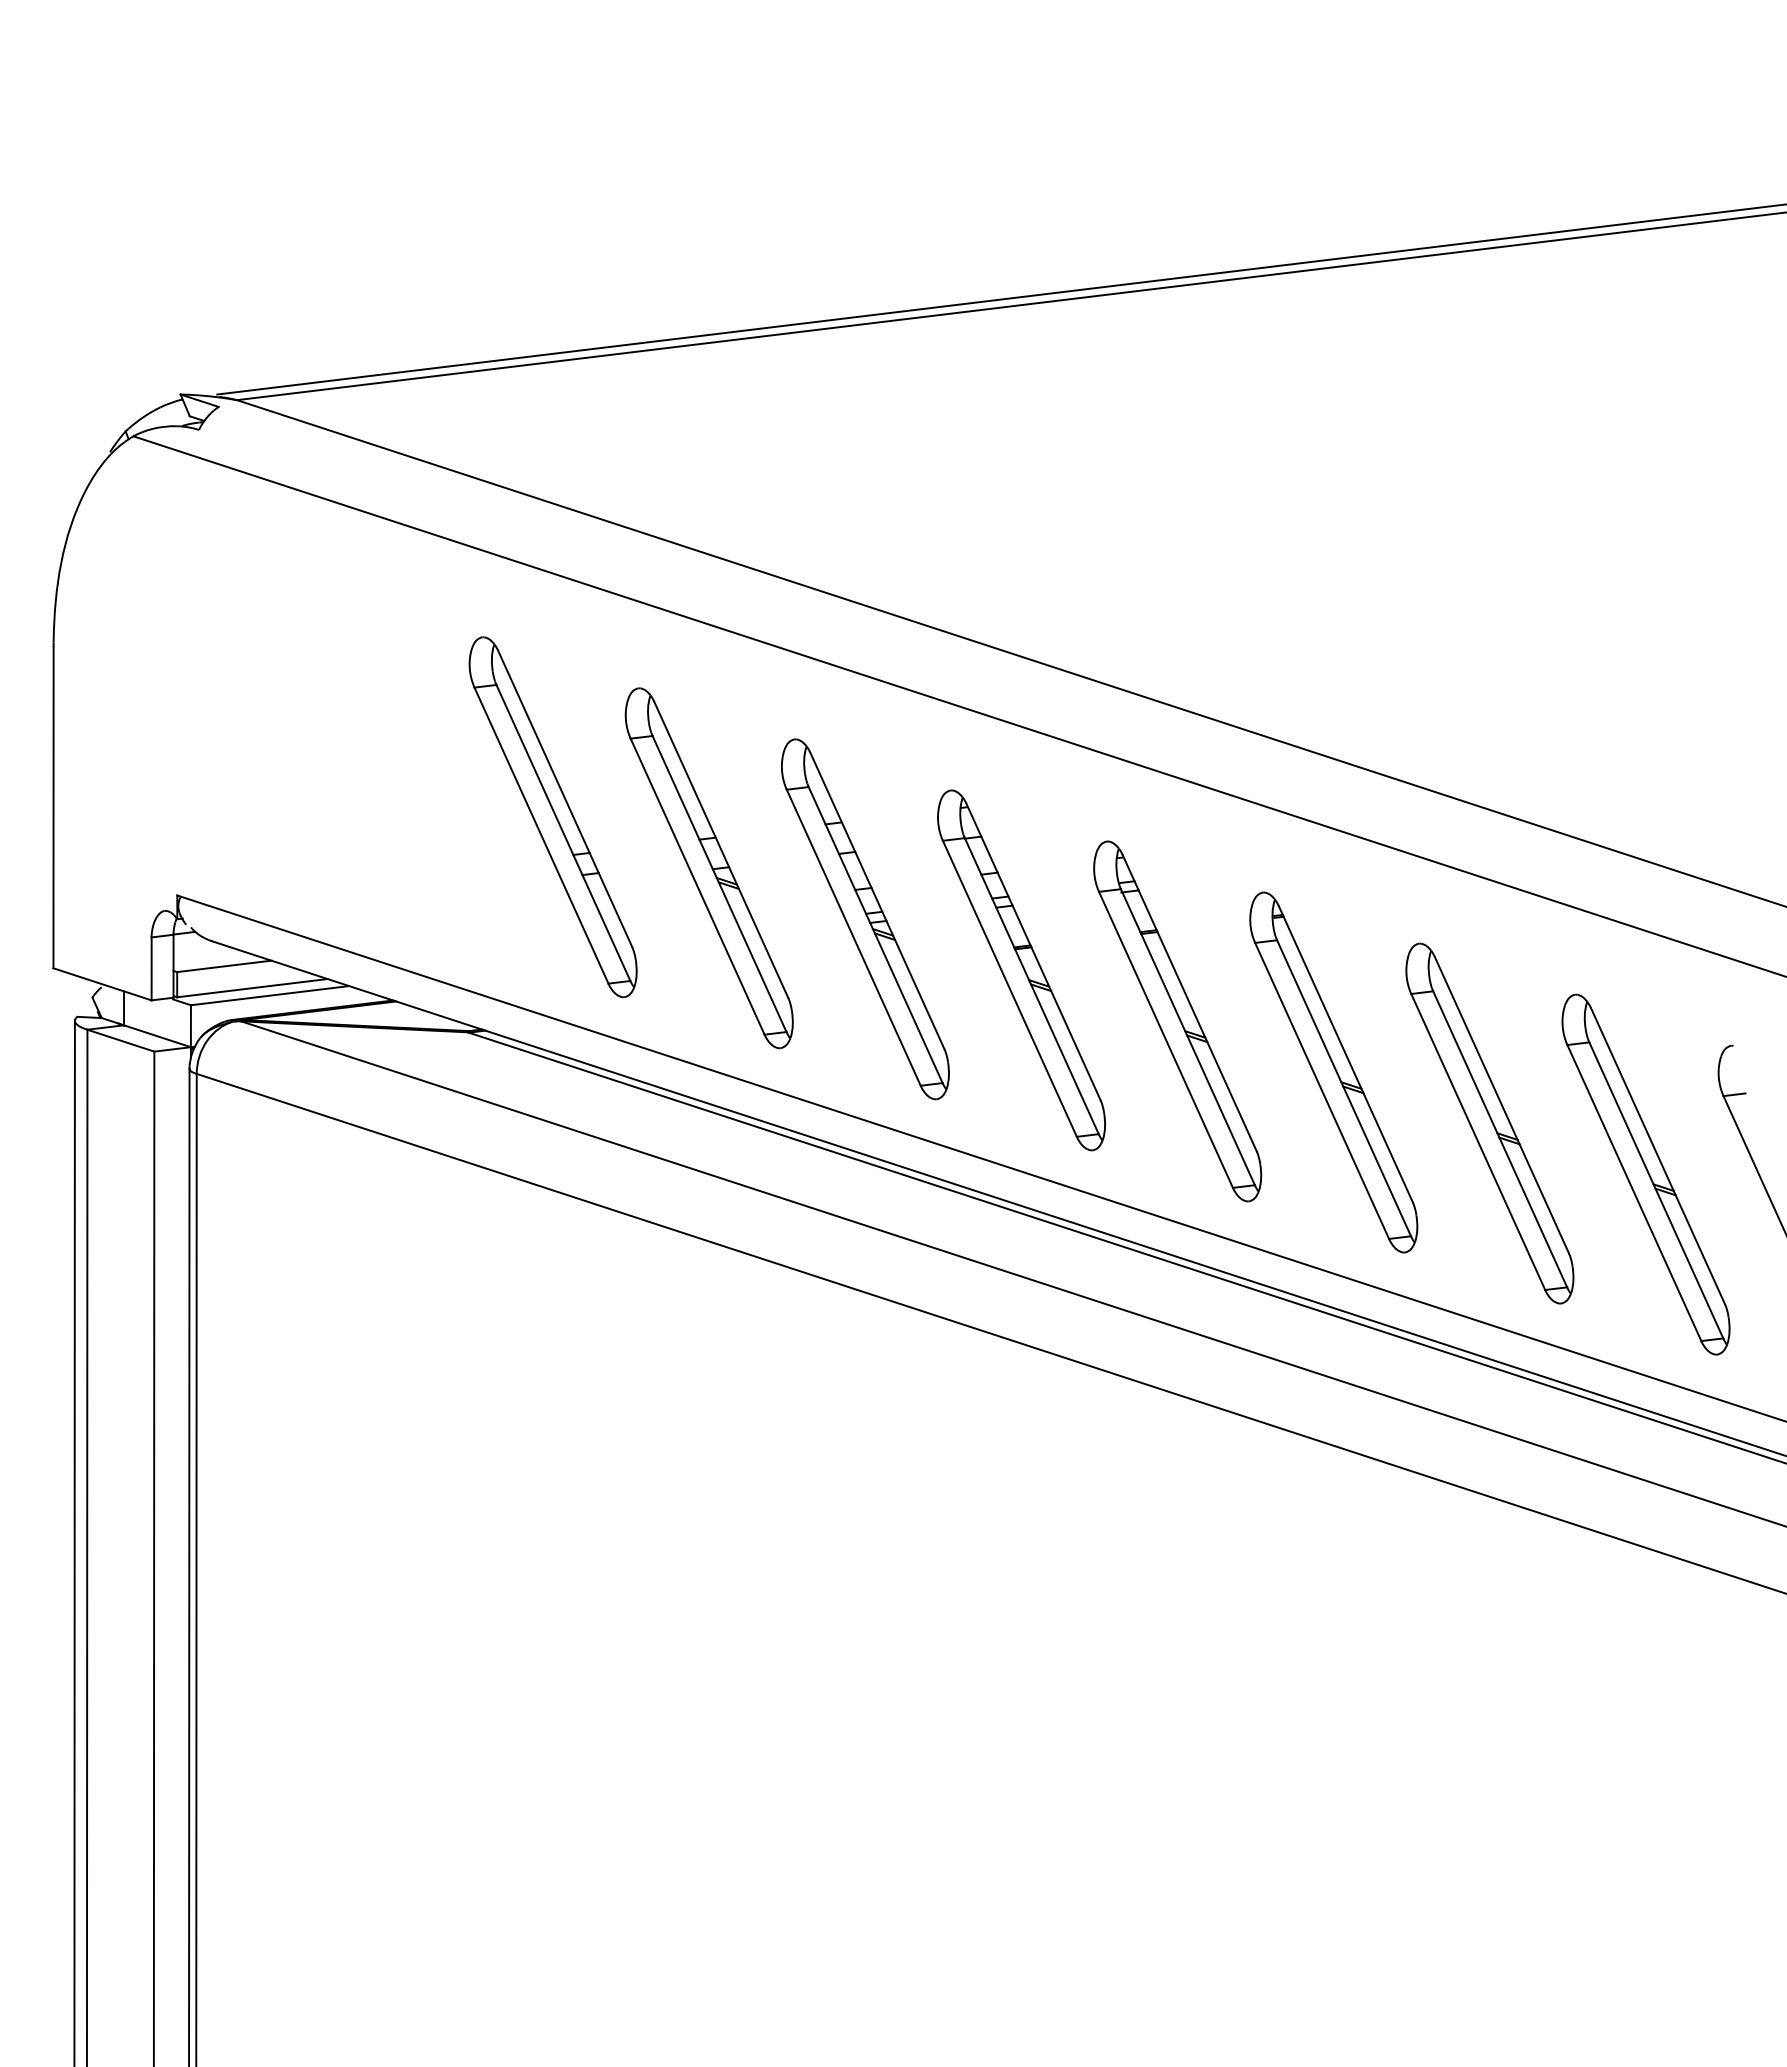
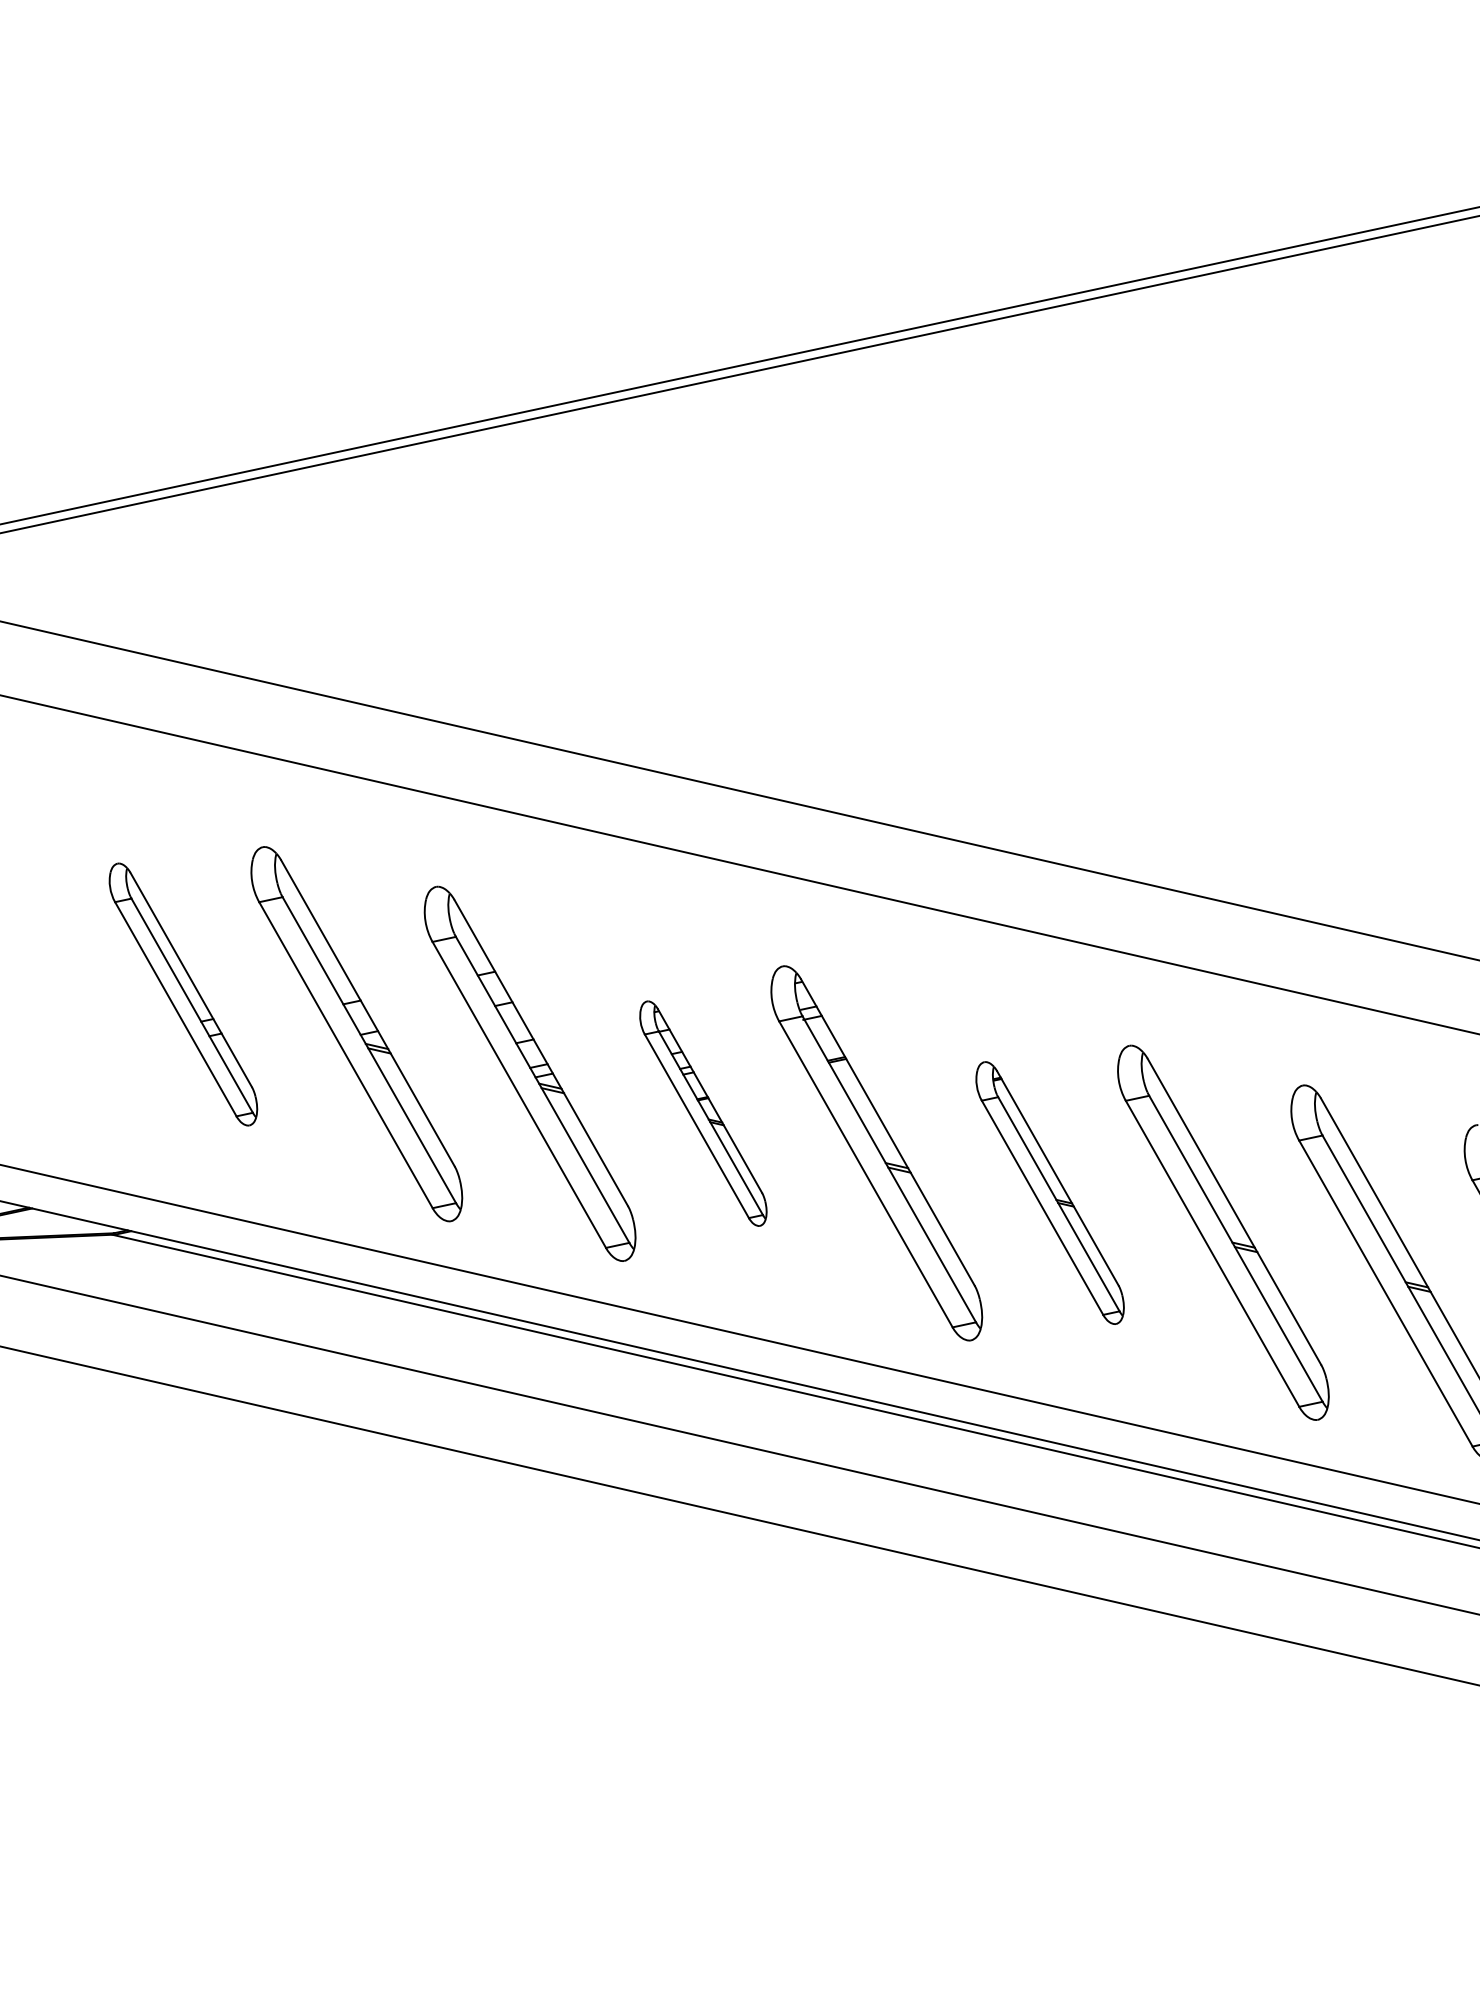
part: (552, 817) -> (182, 994), size x0.7
part: (1021, 970) -> (703, 1113), size x0.6
part: (1333, 1072) -> (1049, 1193), size x0.7

